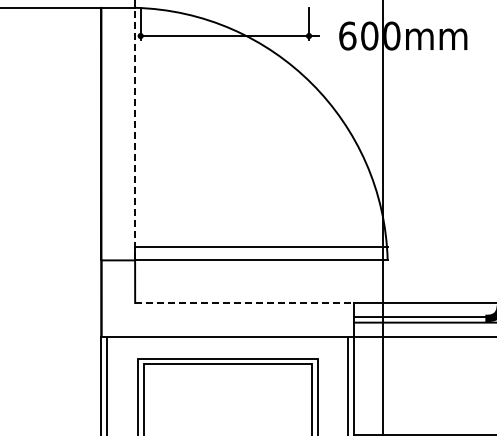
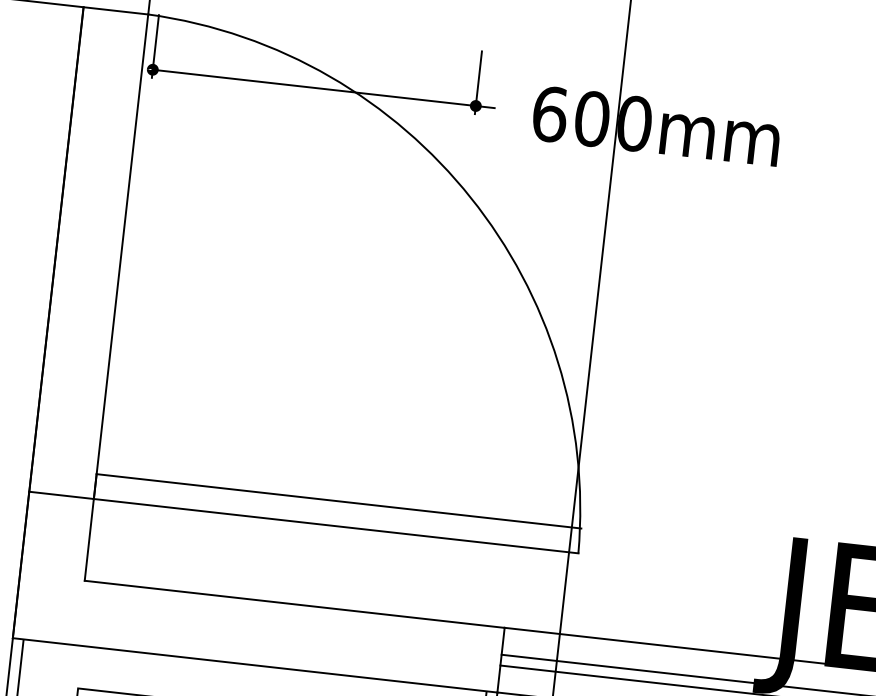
line: (135, 133) -> (121, 255), dashed -> solid
line: (245, 303) -> (296, 605), dashed -> solid

